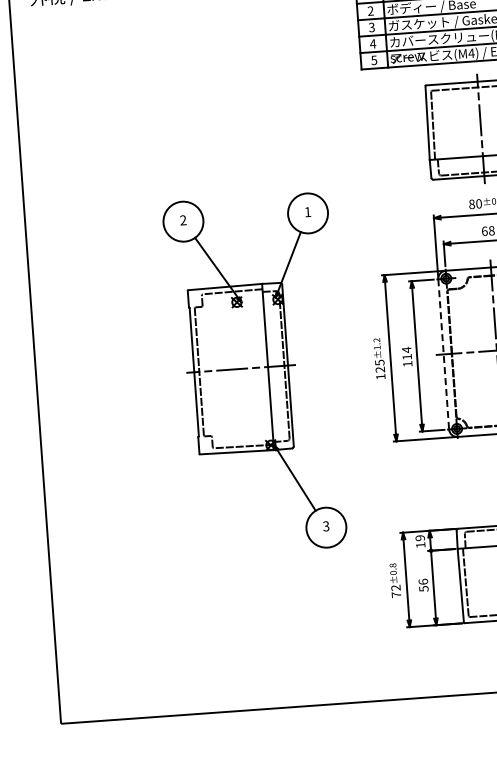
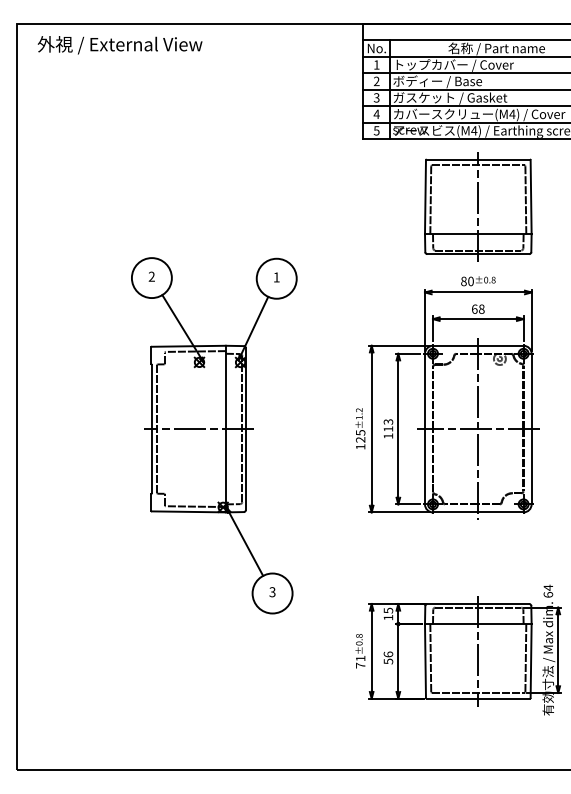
text: (406, 350) -> (388, 422), 114 -> 113
line: (444, 354) -> (425, 429), dashed -> solid
part: (257, 374) -> (214, 435), moved
text: (419, 538) -> (387, 610), 19 -> 15
text: (395, 587) -> (360, 658), 72 -> 71

